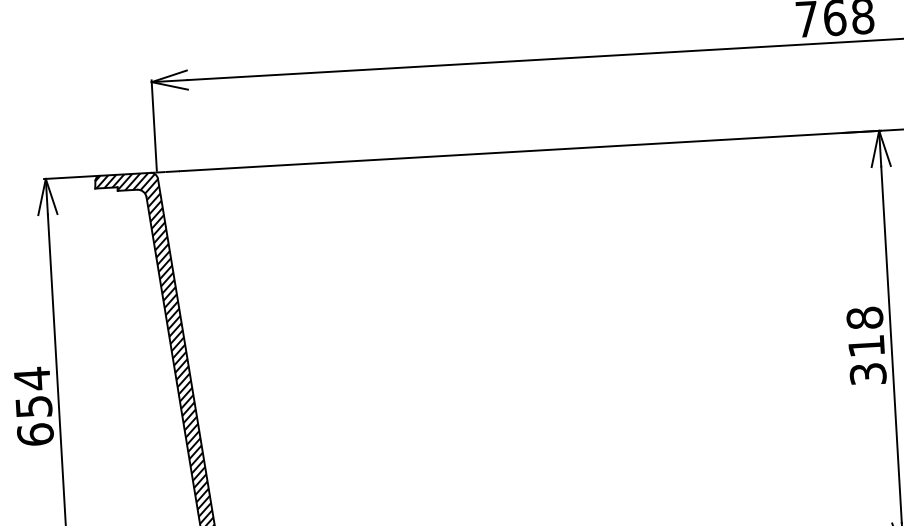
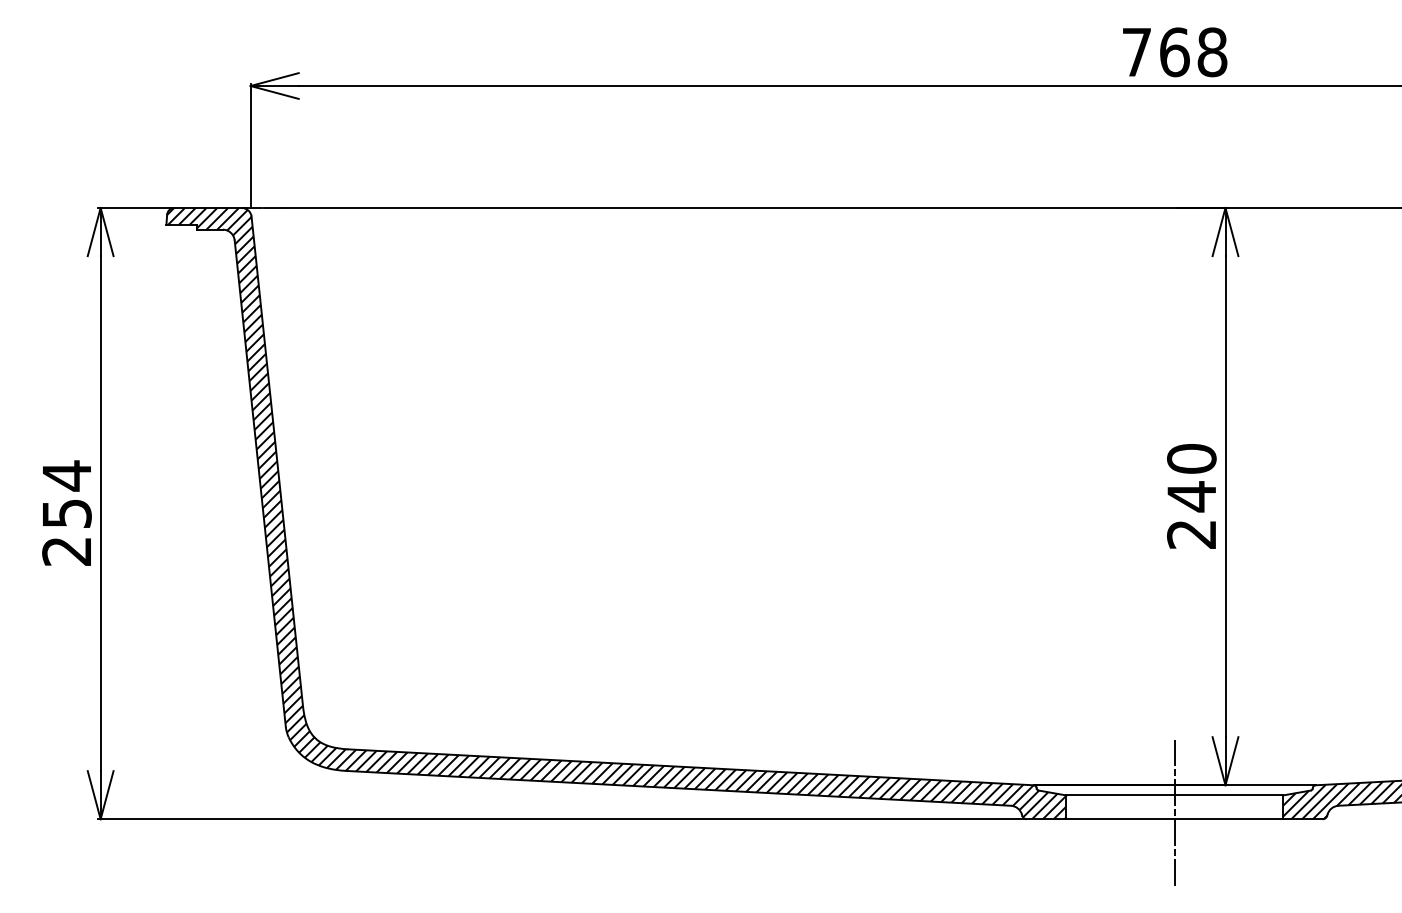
text: (866, 346) -> (1191, 496), 318 -> 240
text: (35, 434) -> (66, 551), 654 -> 254

